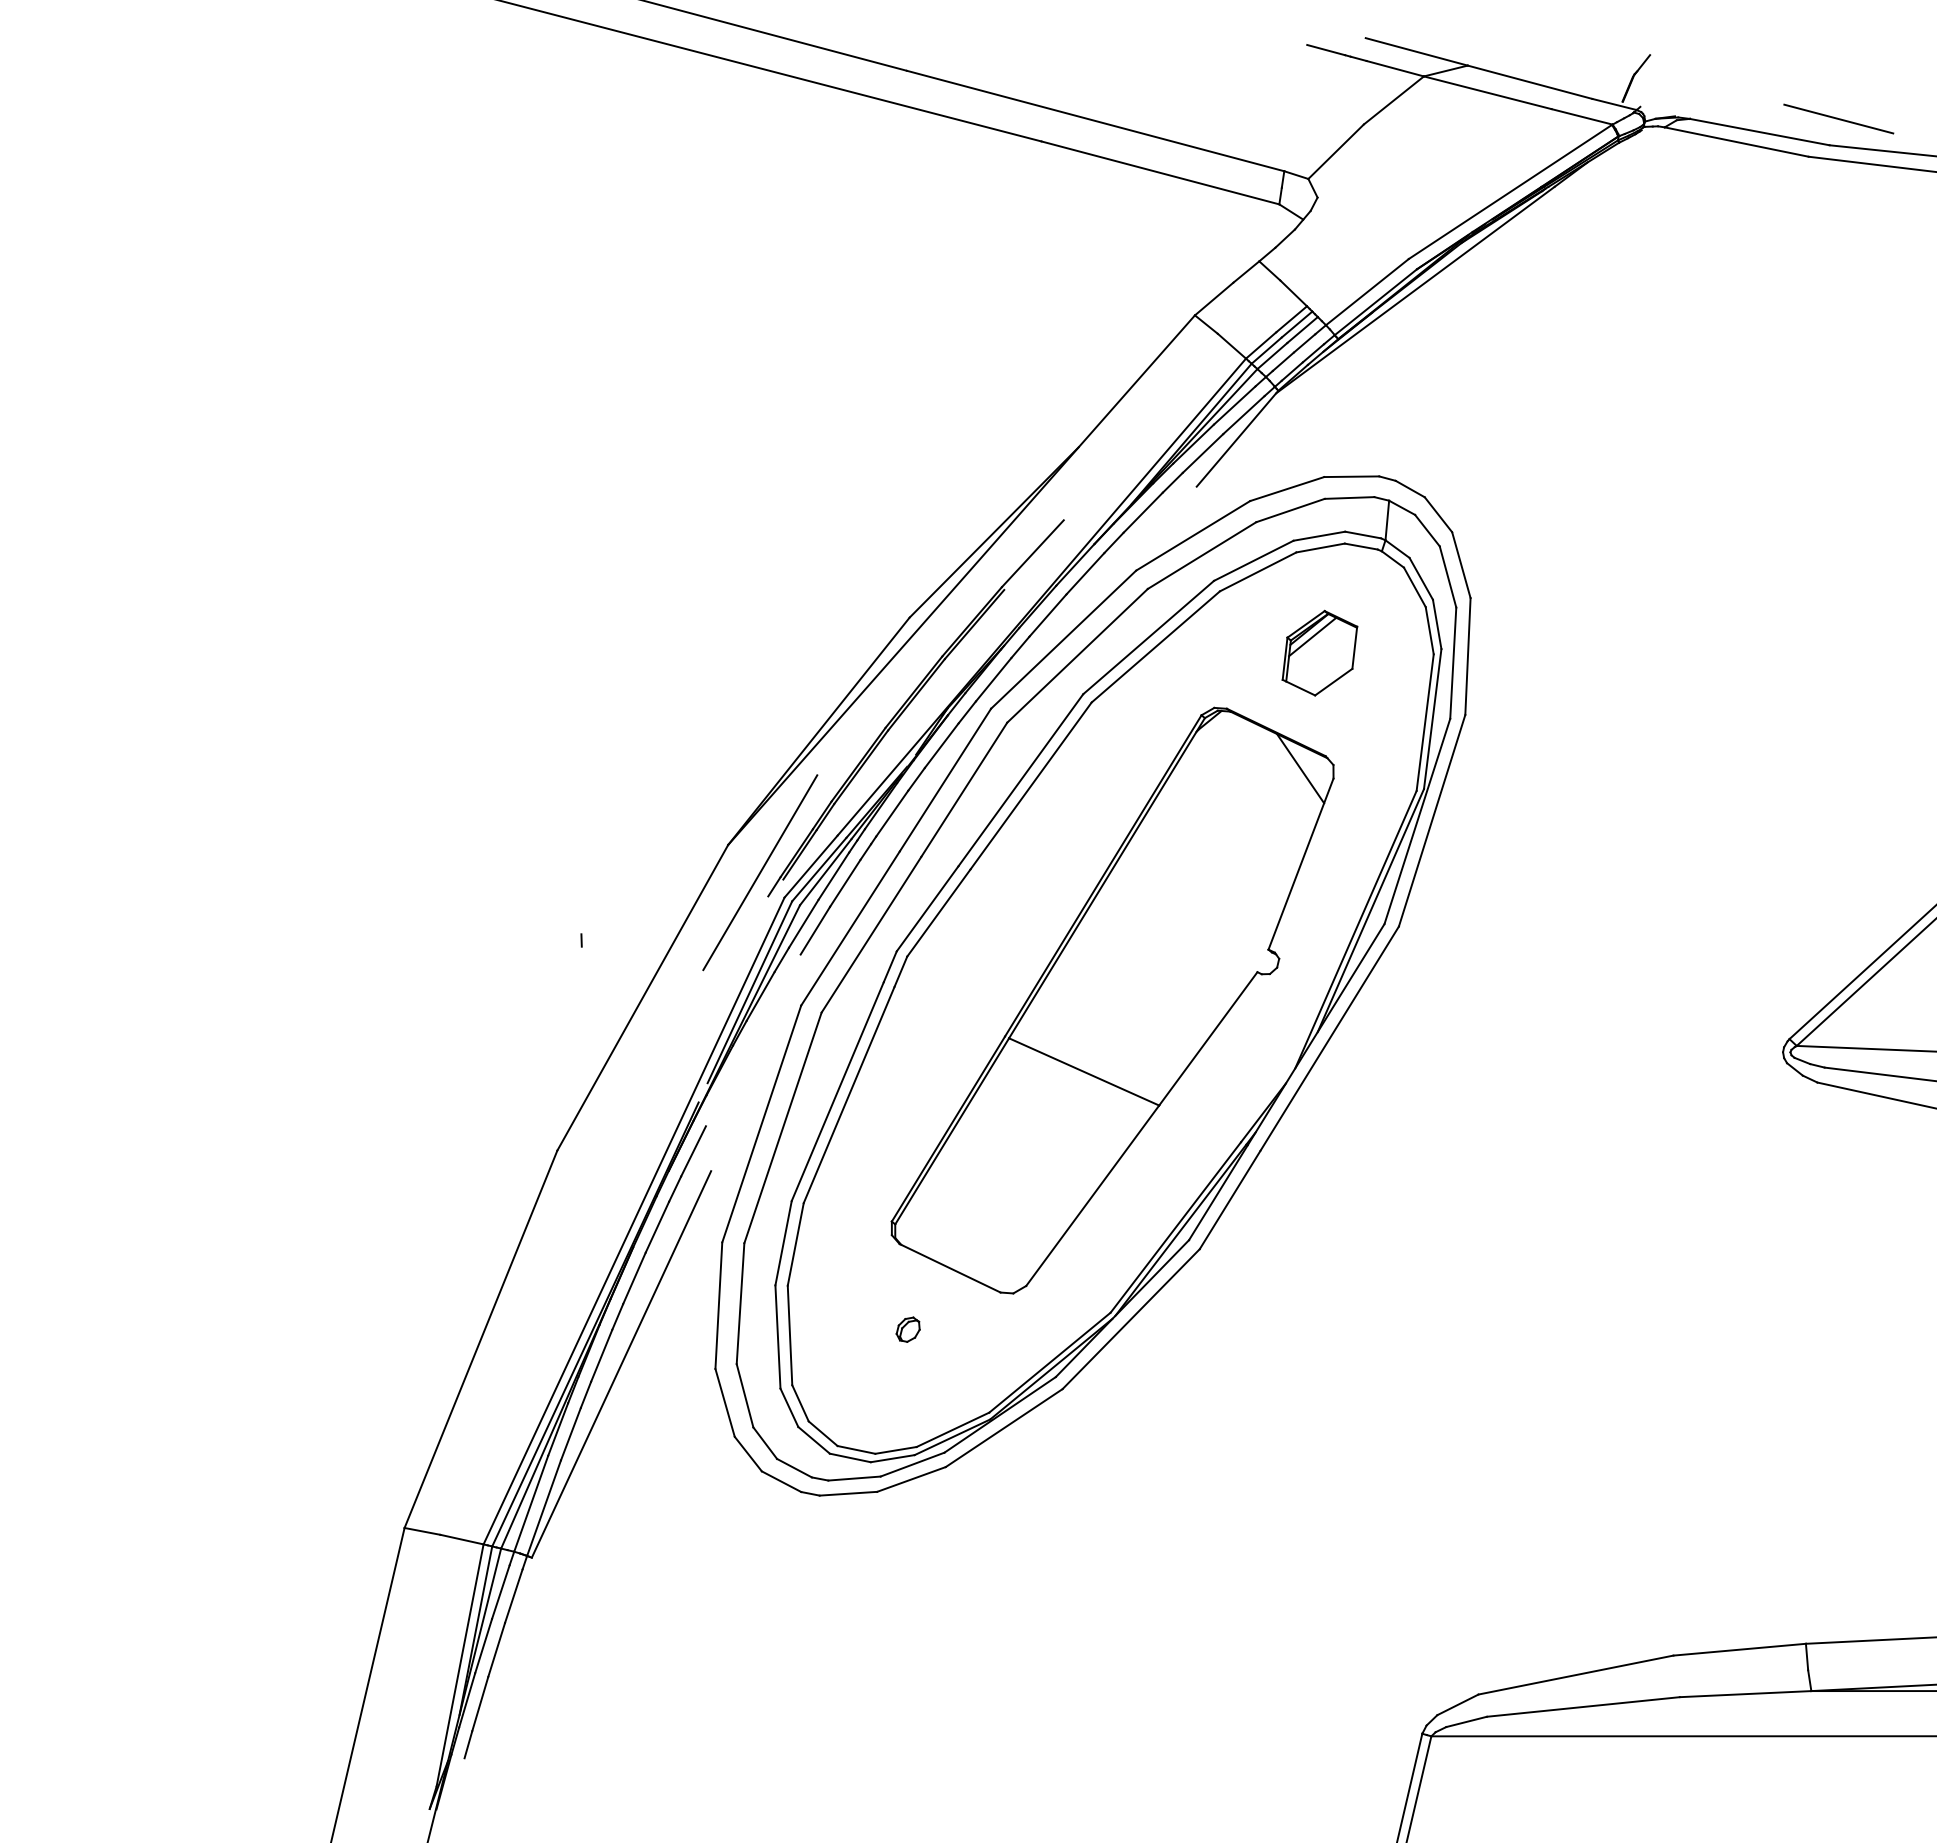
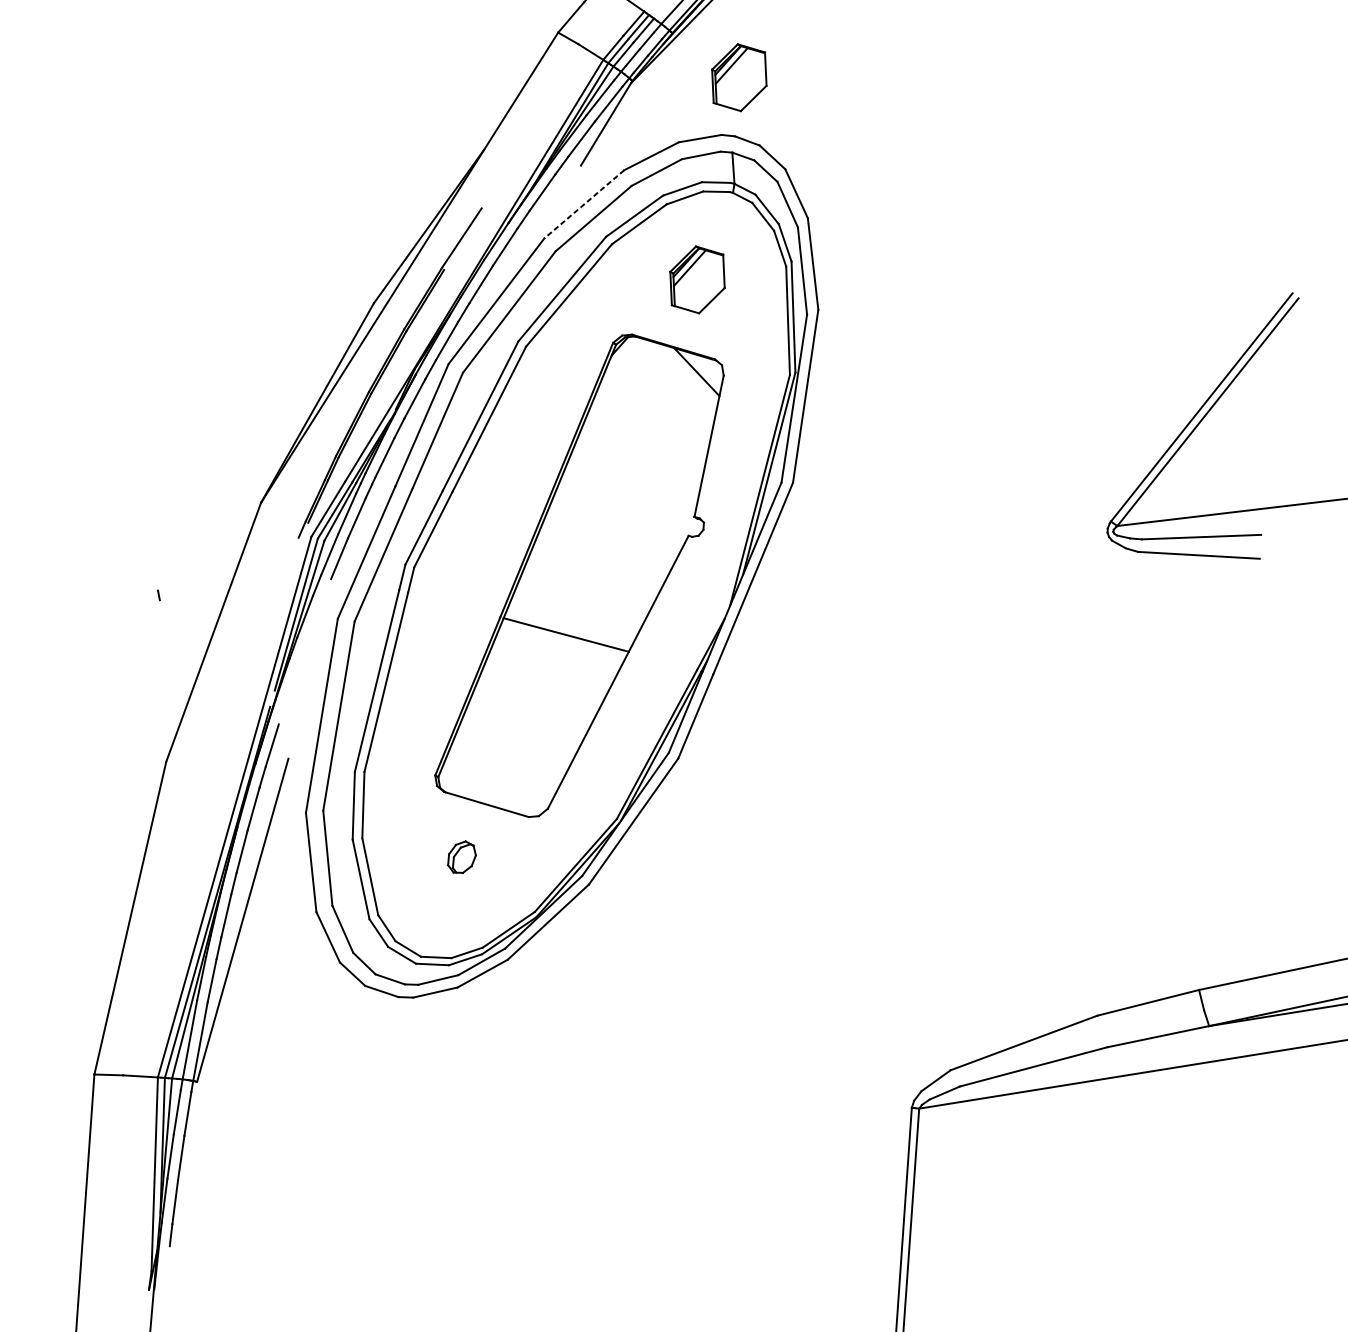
part: (1412, 407) -> (738, 77), added
line: (1193, 535) -> (584, 204), solid -> dashed
line: (760, 872) -> (289, 520), removed
part: (907, 1329) -> (460, 857), size x1.6

